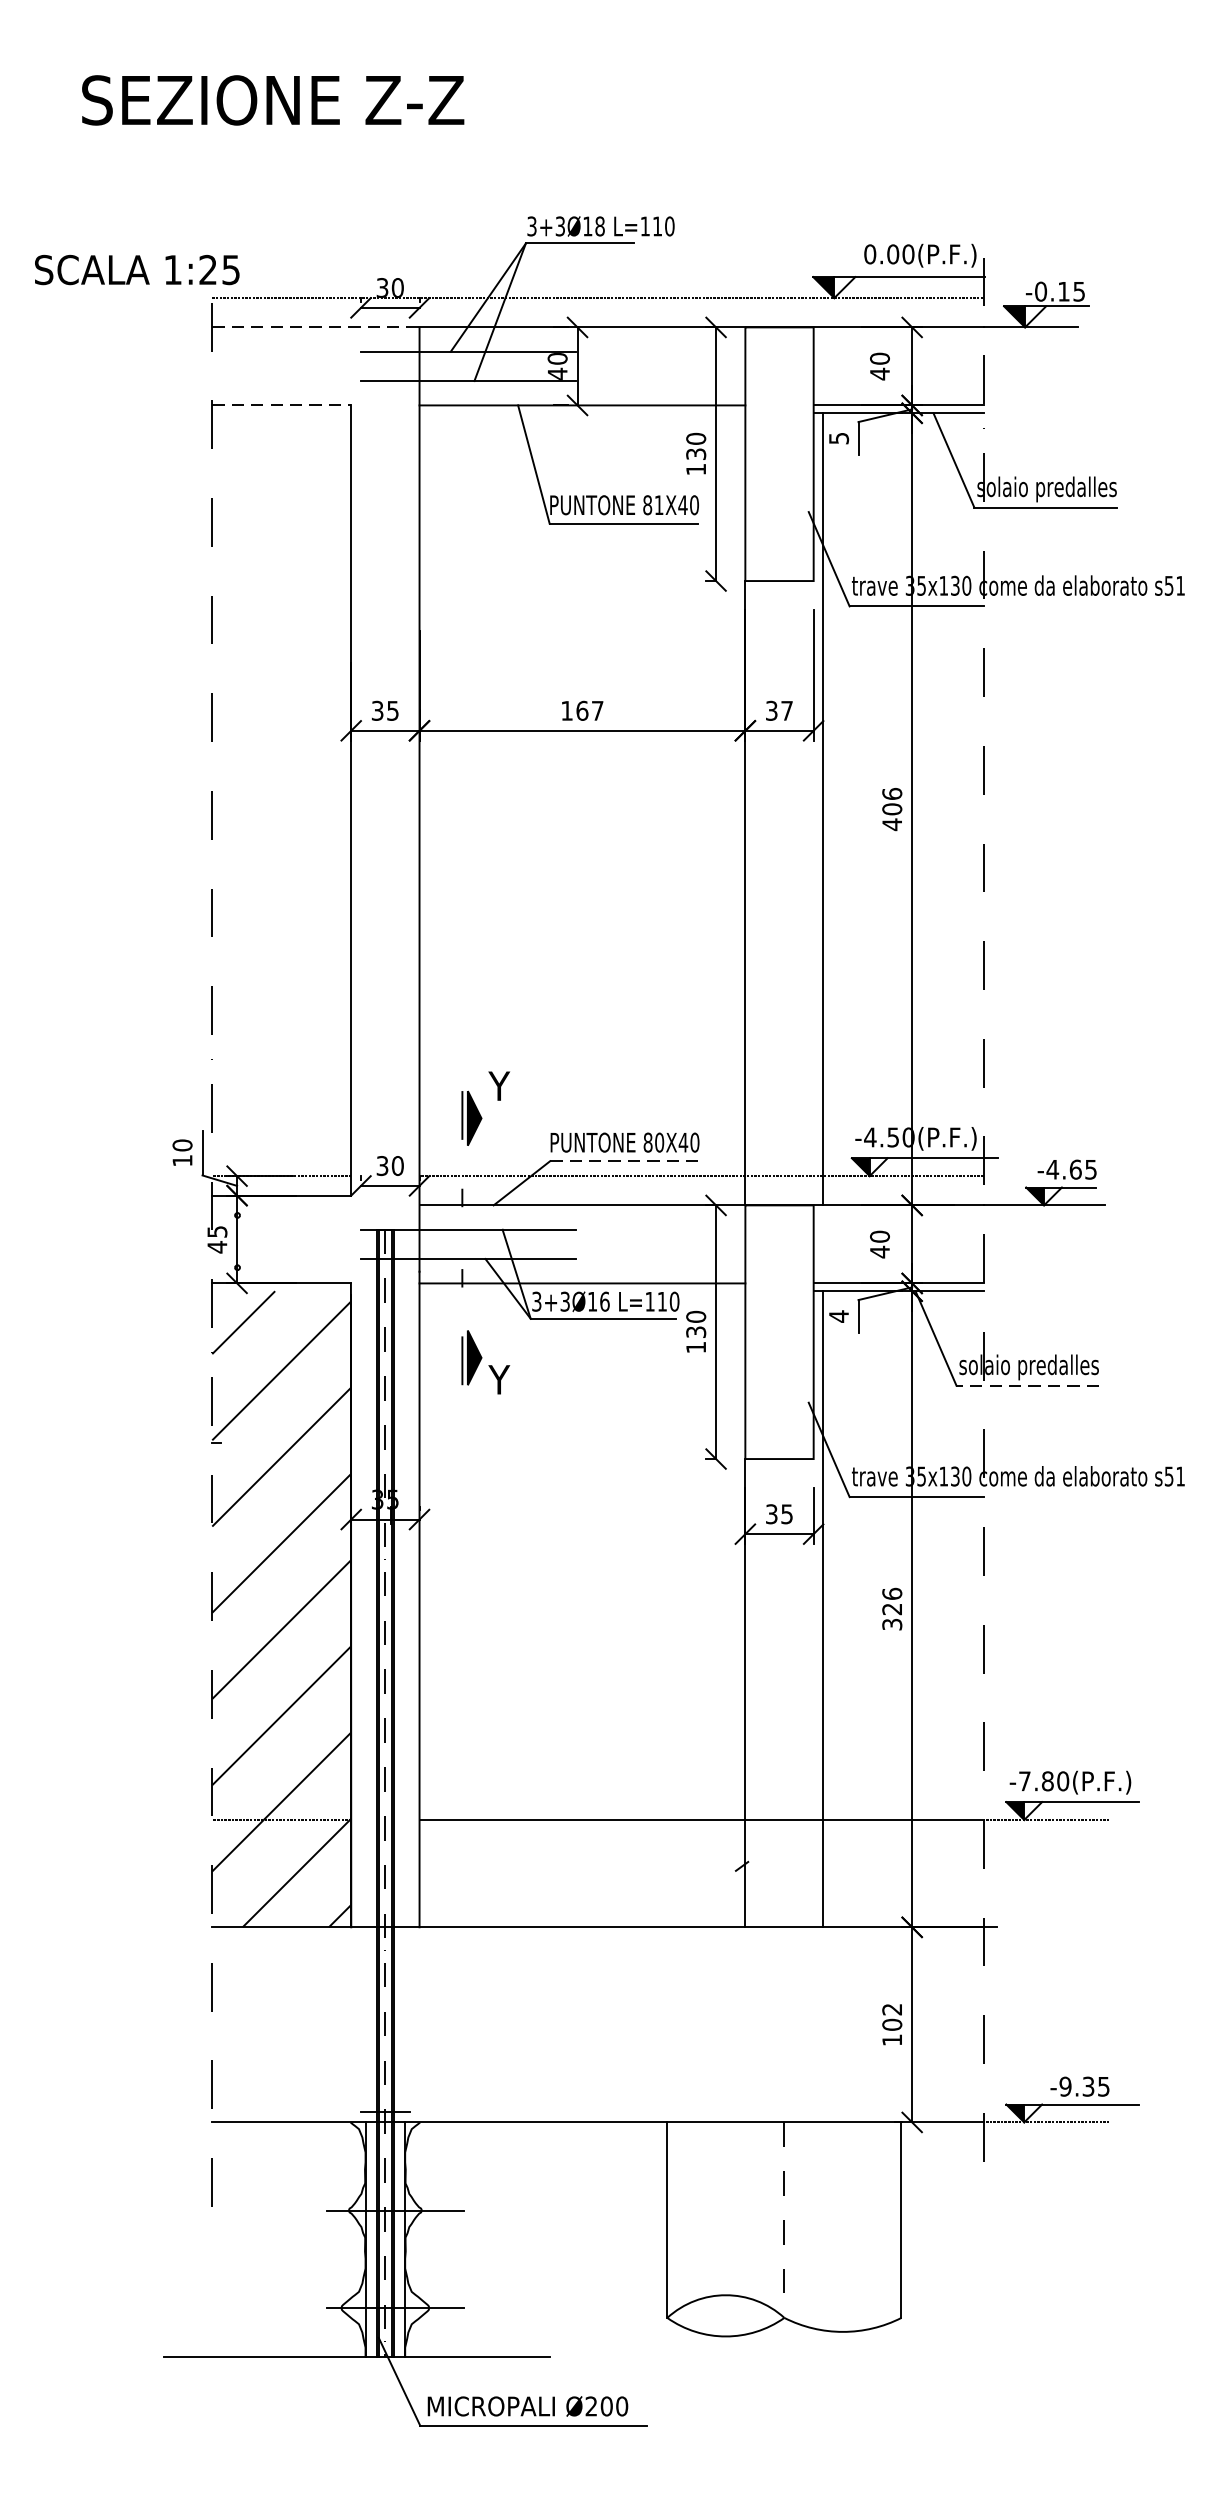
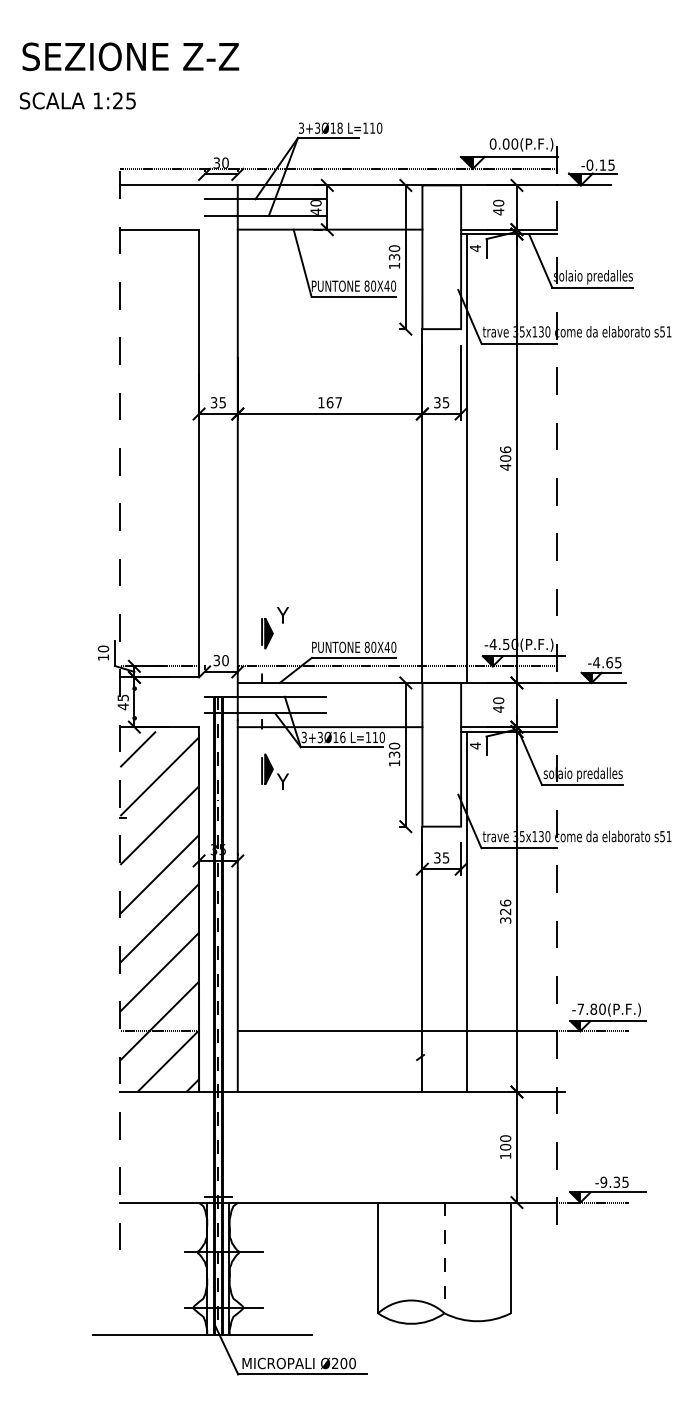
text: (272, 99) -> (130, 56), moved
text: (136, 269) -> (77, 100), moved
line: (316, 327) -> (179, 185), dashed -> solid
line: (283, 405) -> (160, 229), dashed -> solid
text: (839, 436) -> (475, 247), 5 -> 4
text: (659, 503) -> (373, 285), 81X40 -> 80X40
text: (786, 710) -> (445, 402), 37 -> 35
line: (623, 1160) -> (353, 657), dashed -> solid
line: (1026, 1386) -> (581, 785), dashed -> solid
text: (891, 2009) -> (505, 1138), 102 -> 100

